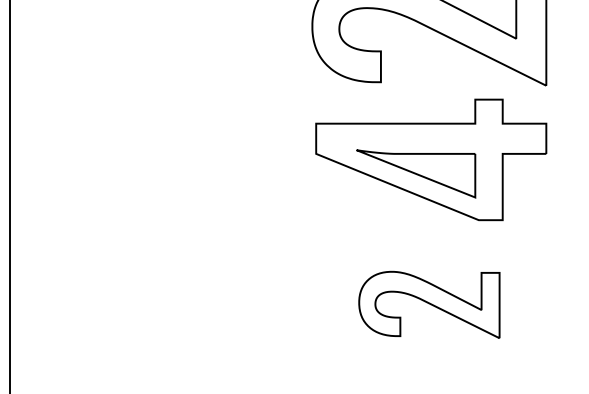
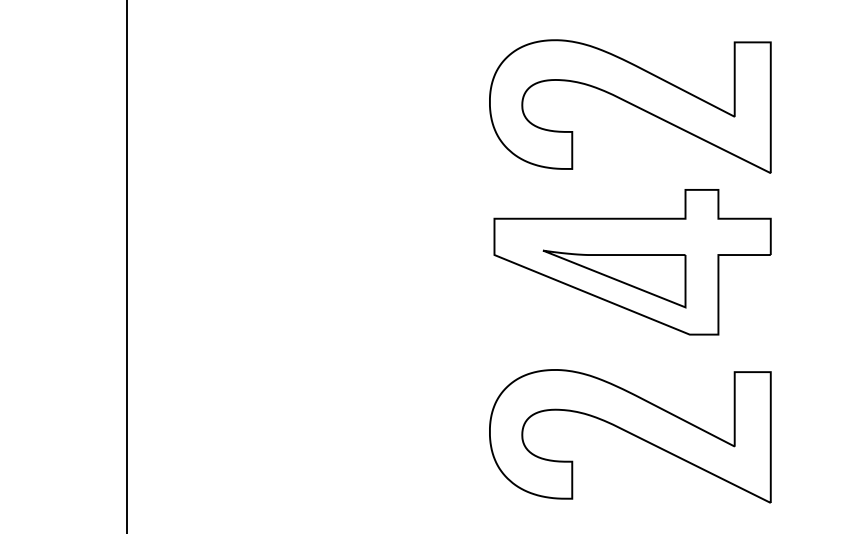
part: (429, 305) -> (630, 436), size x1.67

